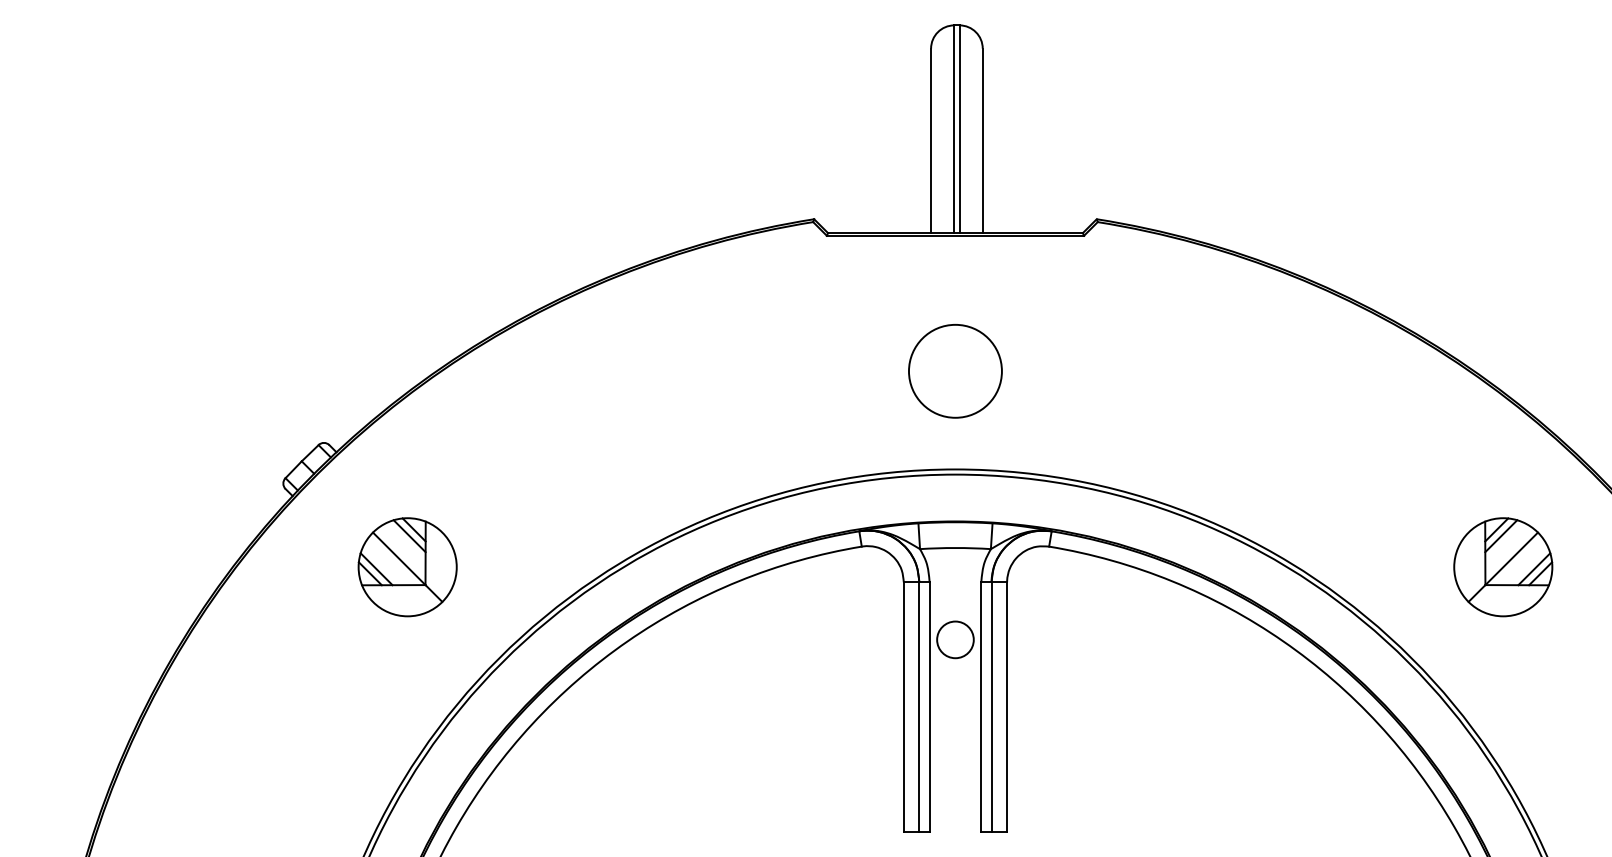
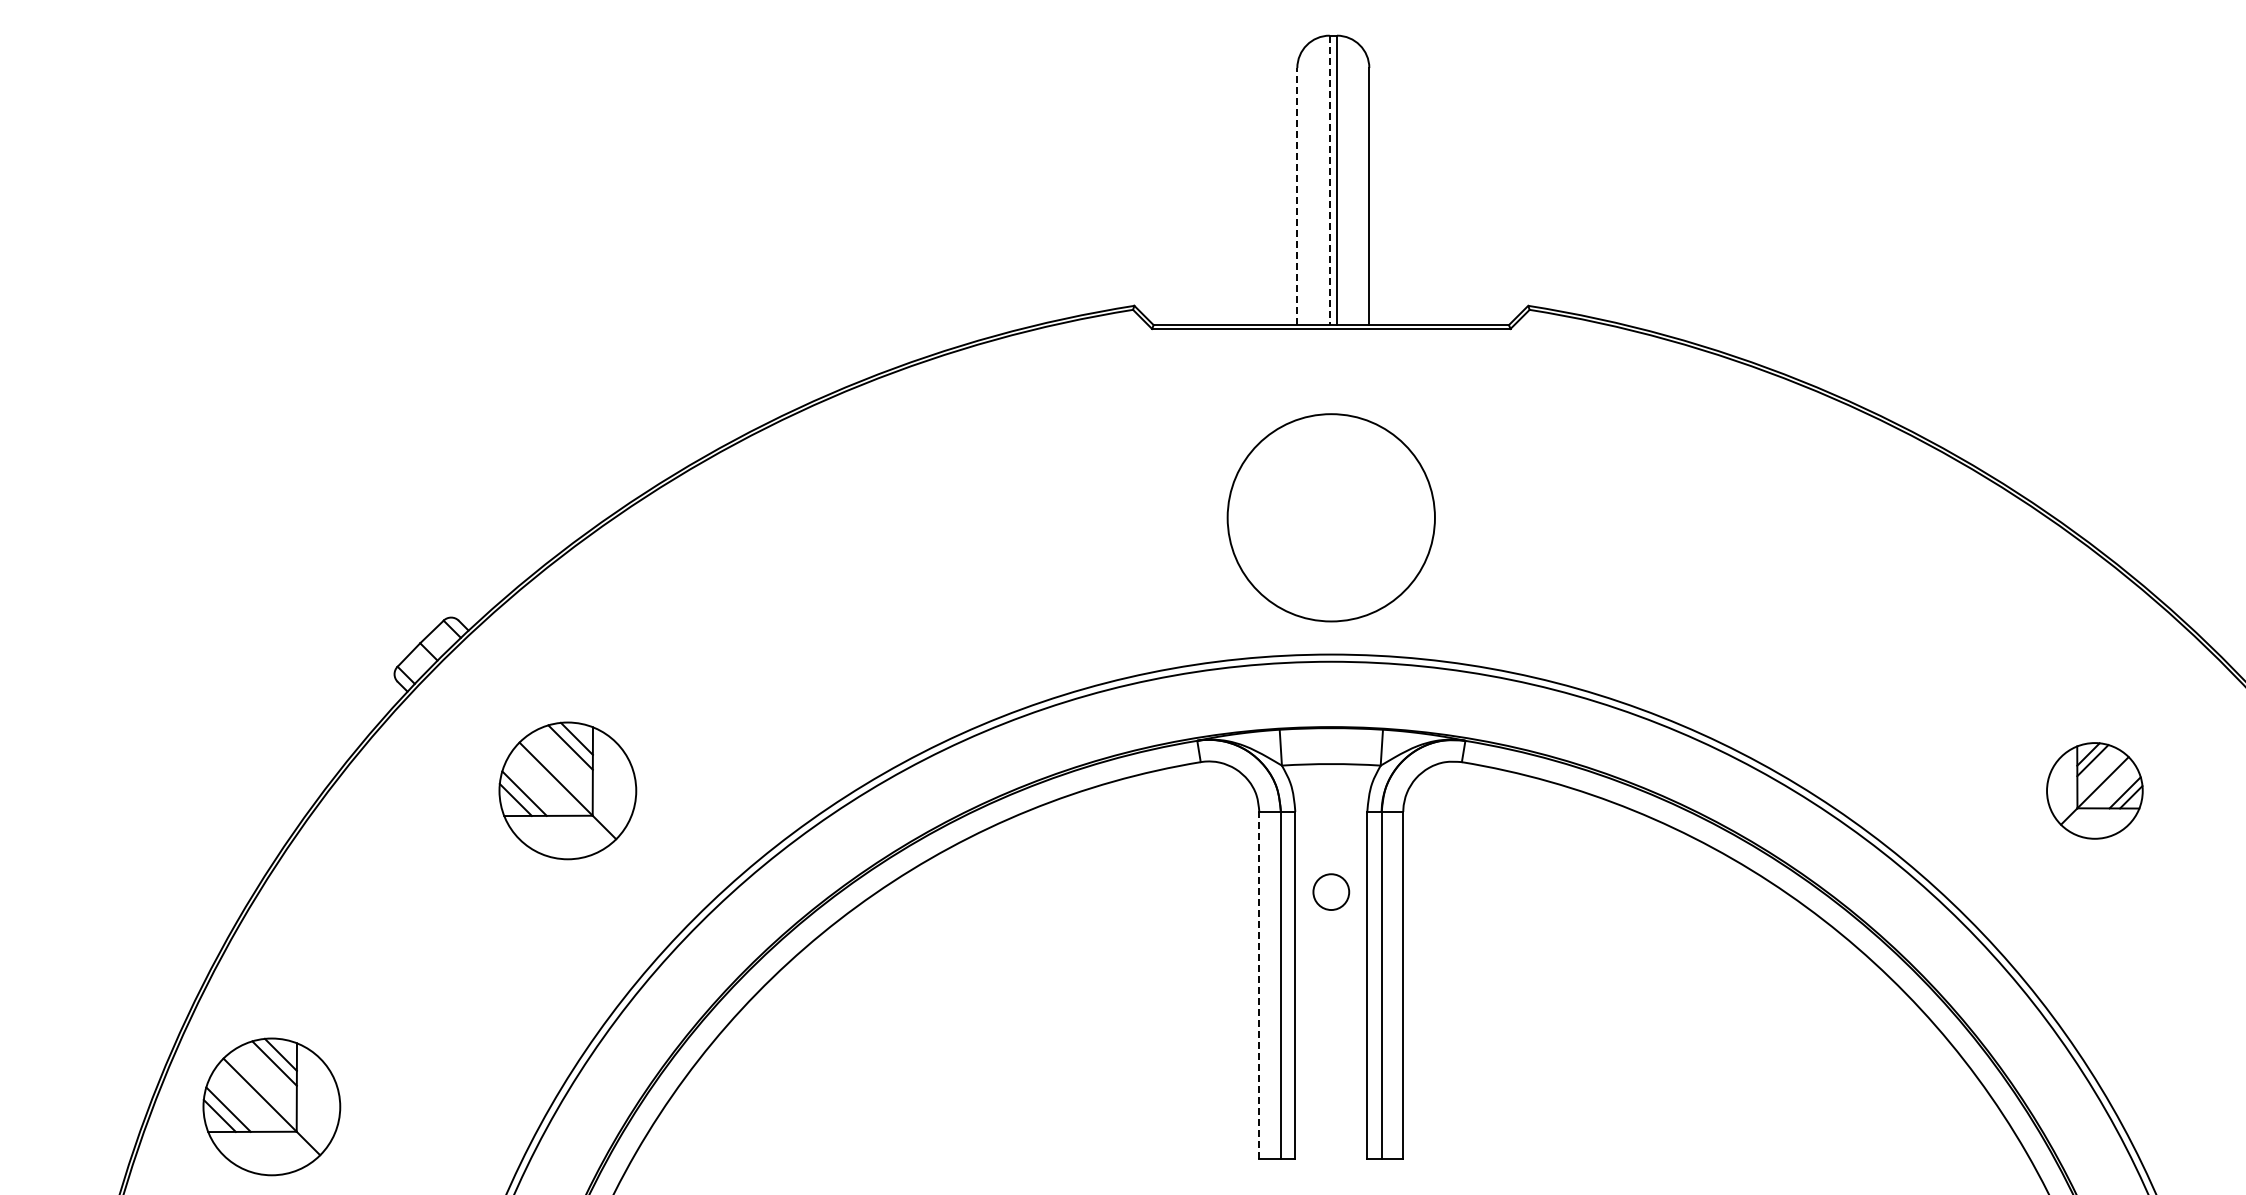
line: (954, 129) -> (1329, 180), solid -> dashed
line: (931, 140) -> (1297, 196), solid -> dashed
circle: (955, 371) -> (1331, 517), size x1.6
part: (1503, 566) -> (2094, 790), size x0.7
circle: (954, 639) -> (1330, 891), size x0.7
line: (903, 706) -> (1259, 985), solid -> dashed
part: (195, 793) -> (271, 1106), added

